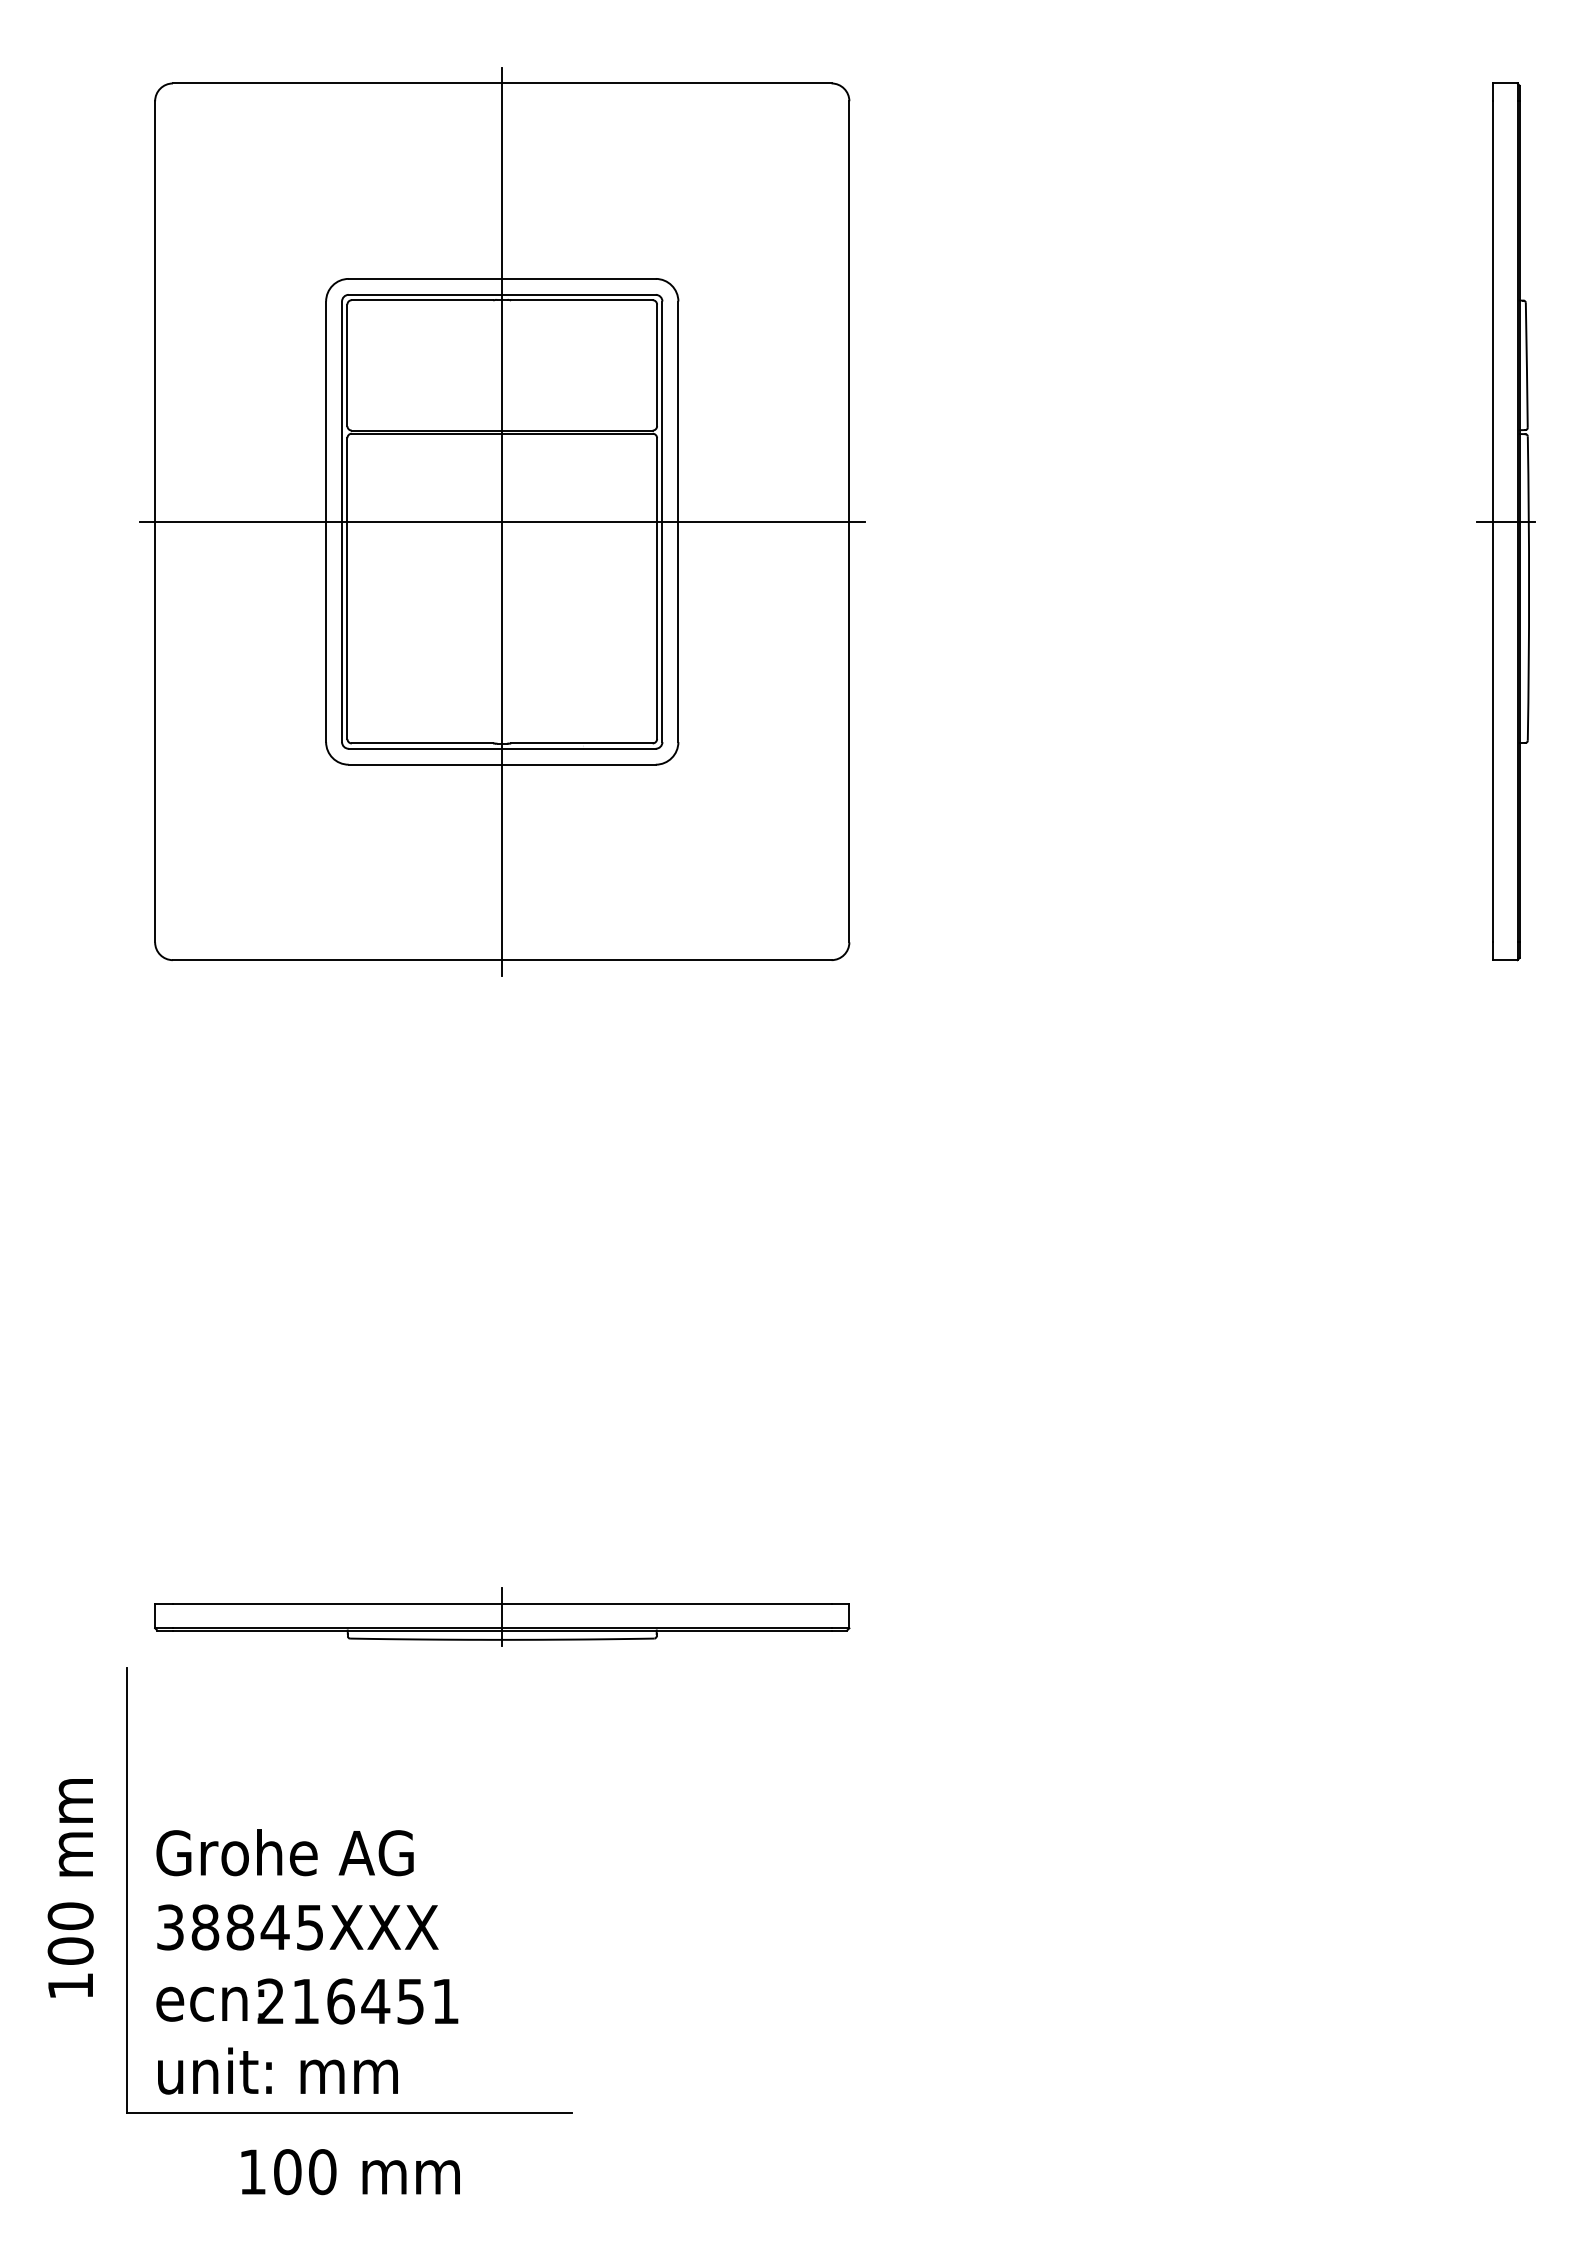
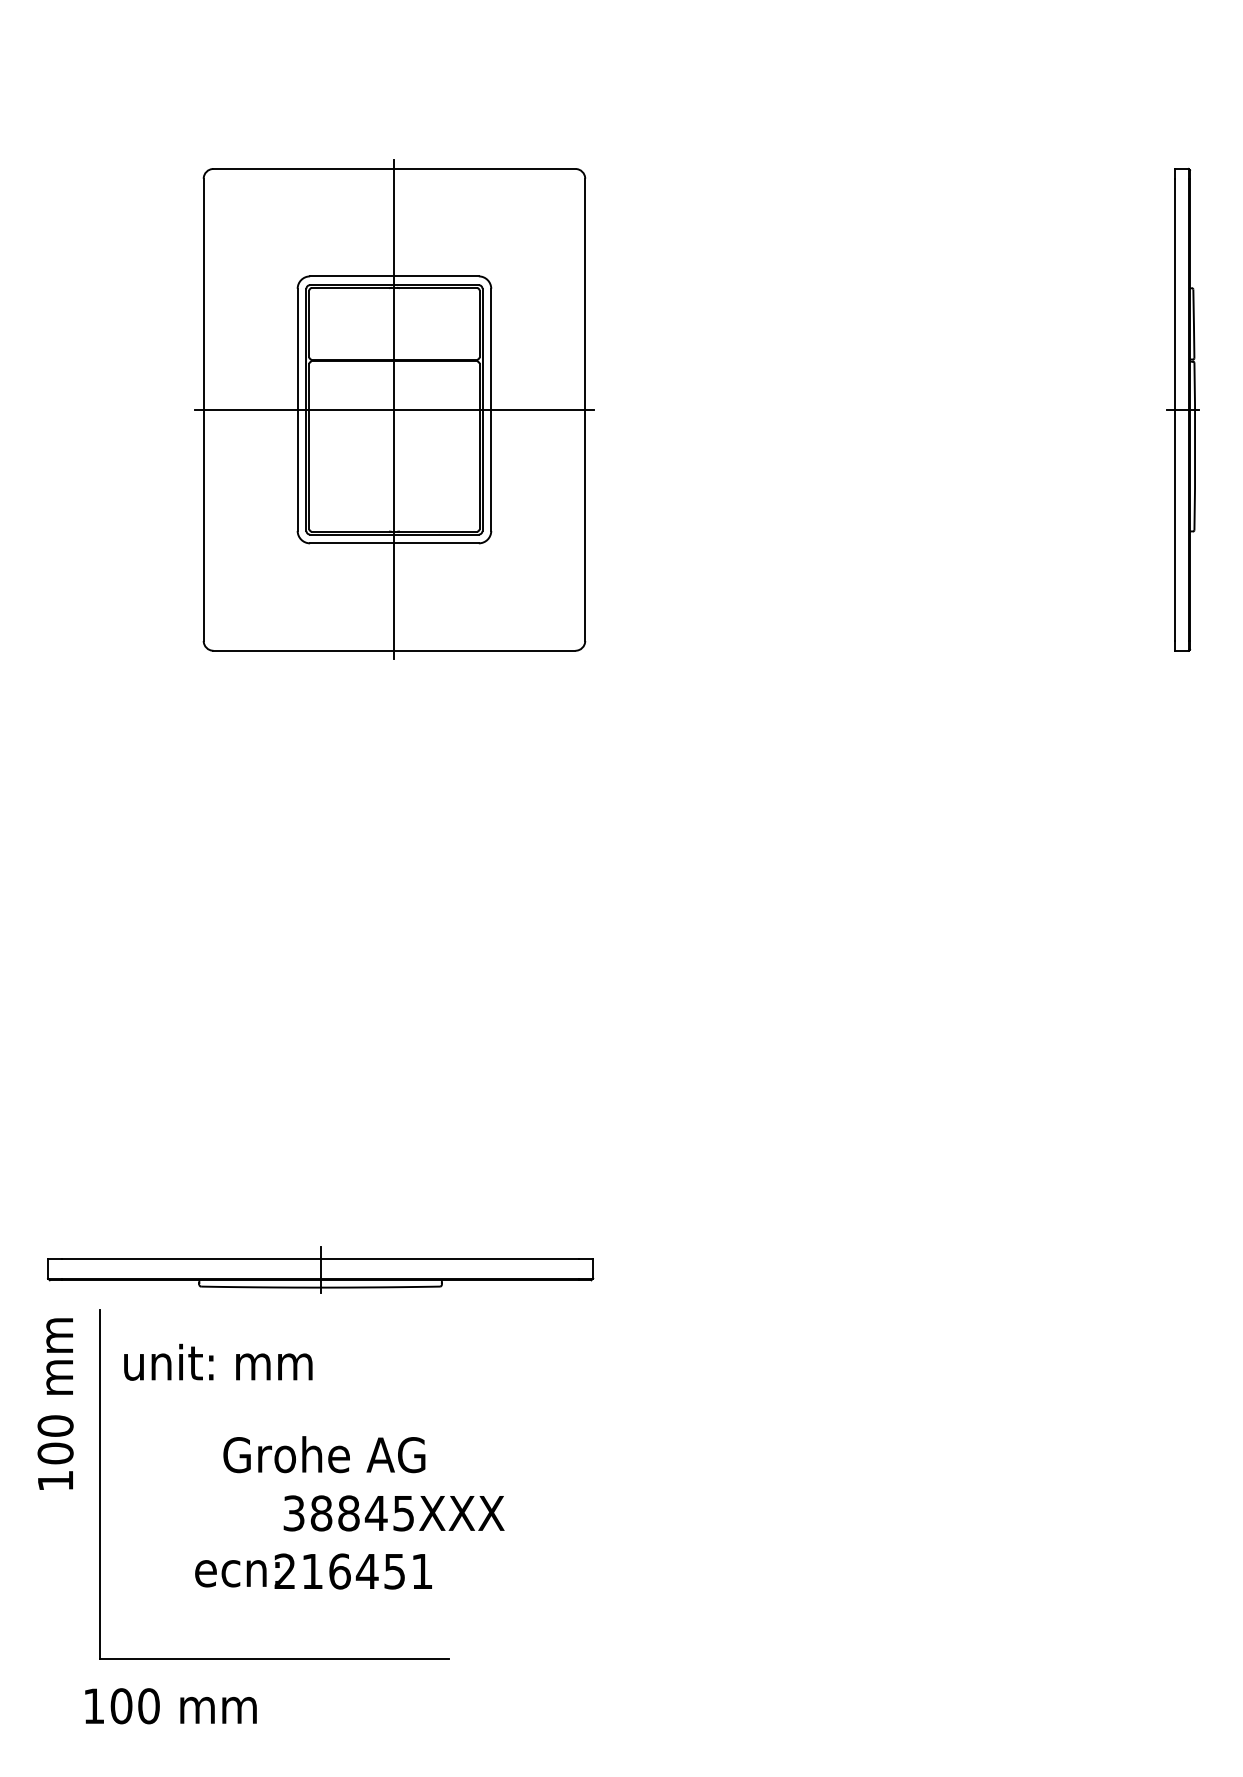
part: (502, 521) -> (394, 409), size x0.7
part: (1505, 521) -> (1182, 409), size x0.7
part: (502, 1616) -> (320, 1269), moved
text: (284, 1852) -> (323, 1454), moved
text: (70, 1888) -> (55, 1404), moved
text: (297, 1927) -> (393, 1513), moved
text: (307, 2001) -> (313, 1571), moved
text: (277, 2070) -> (217, 1361), moved
text: (350, 2172) -> (170, 1706), moved

